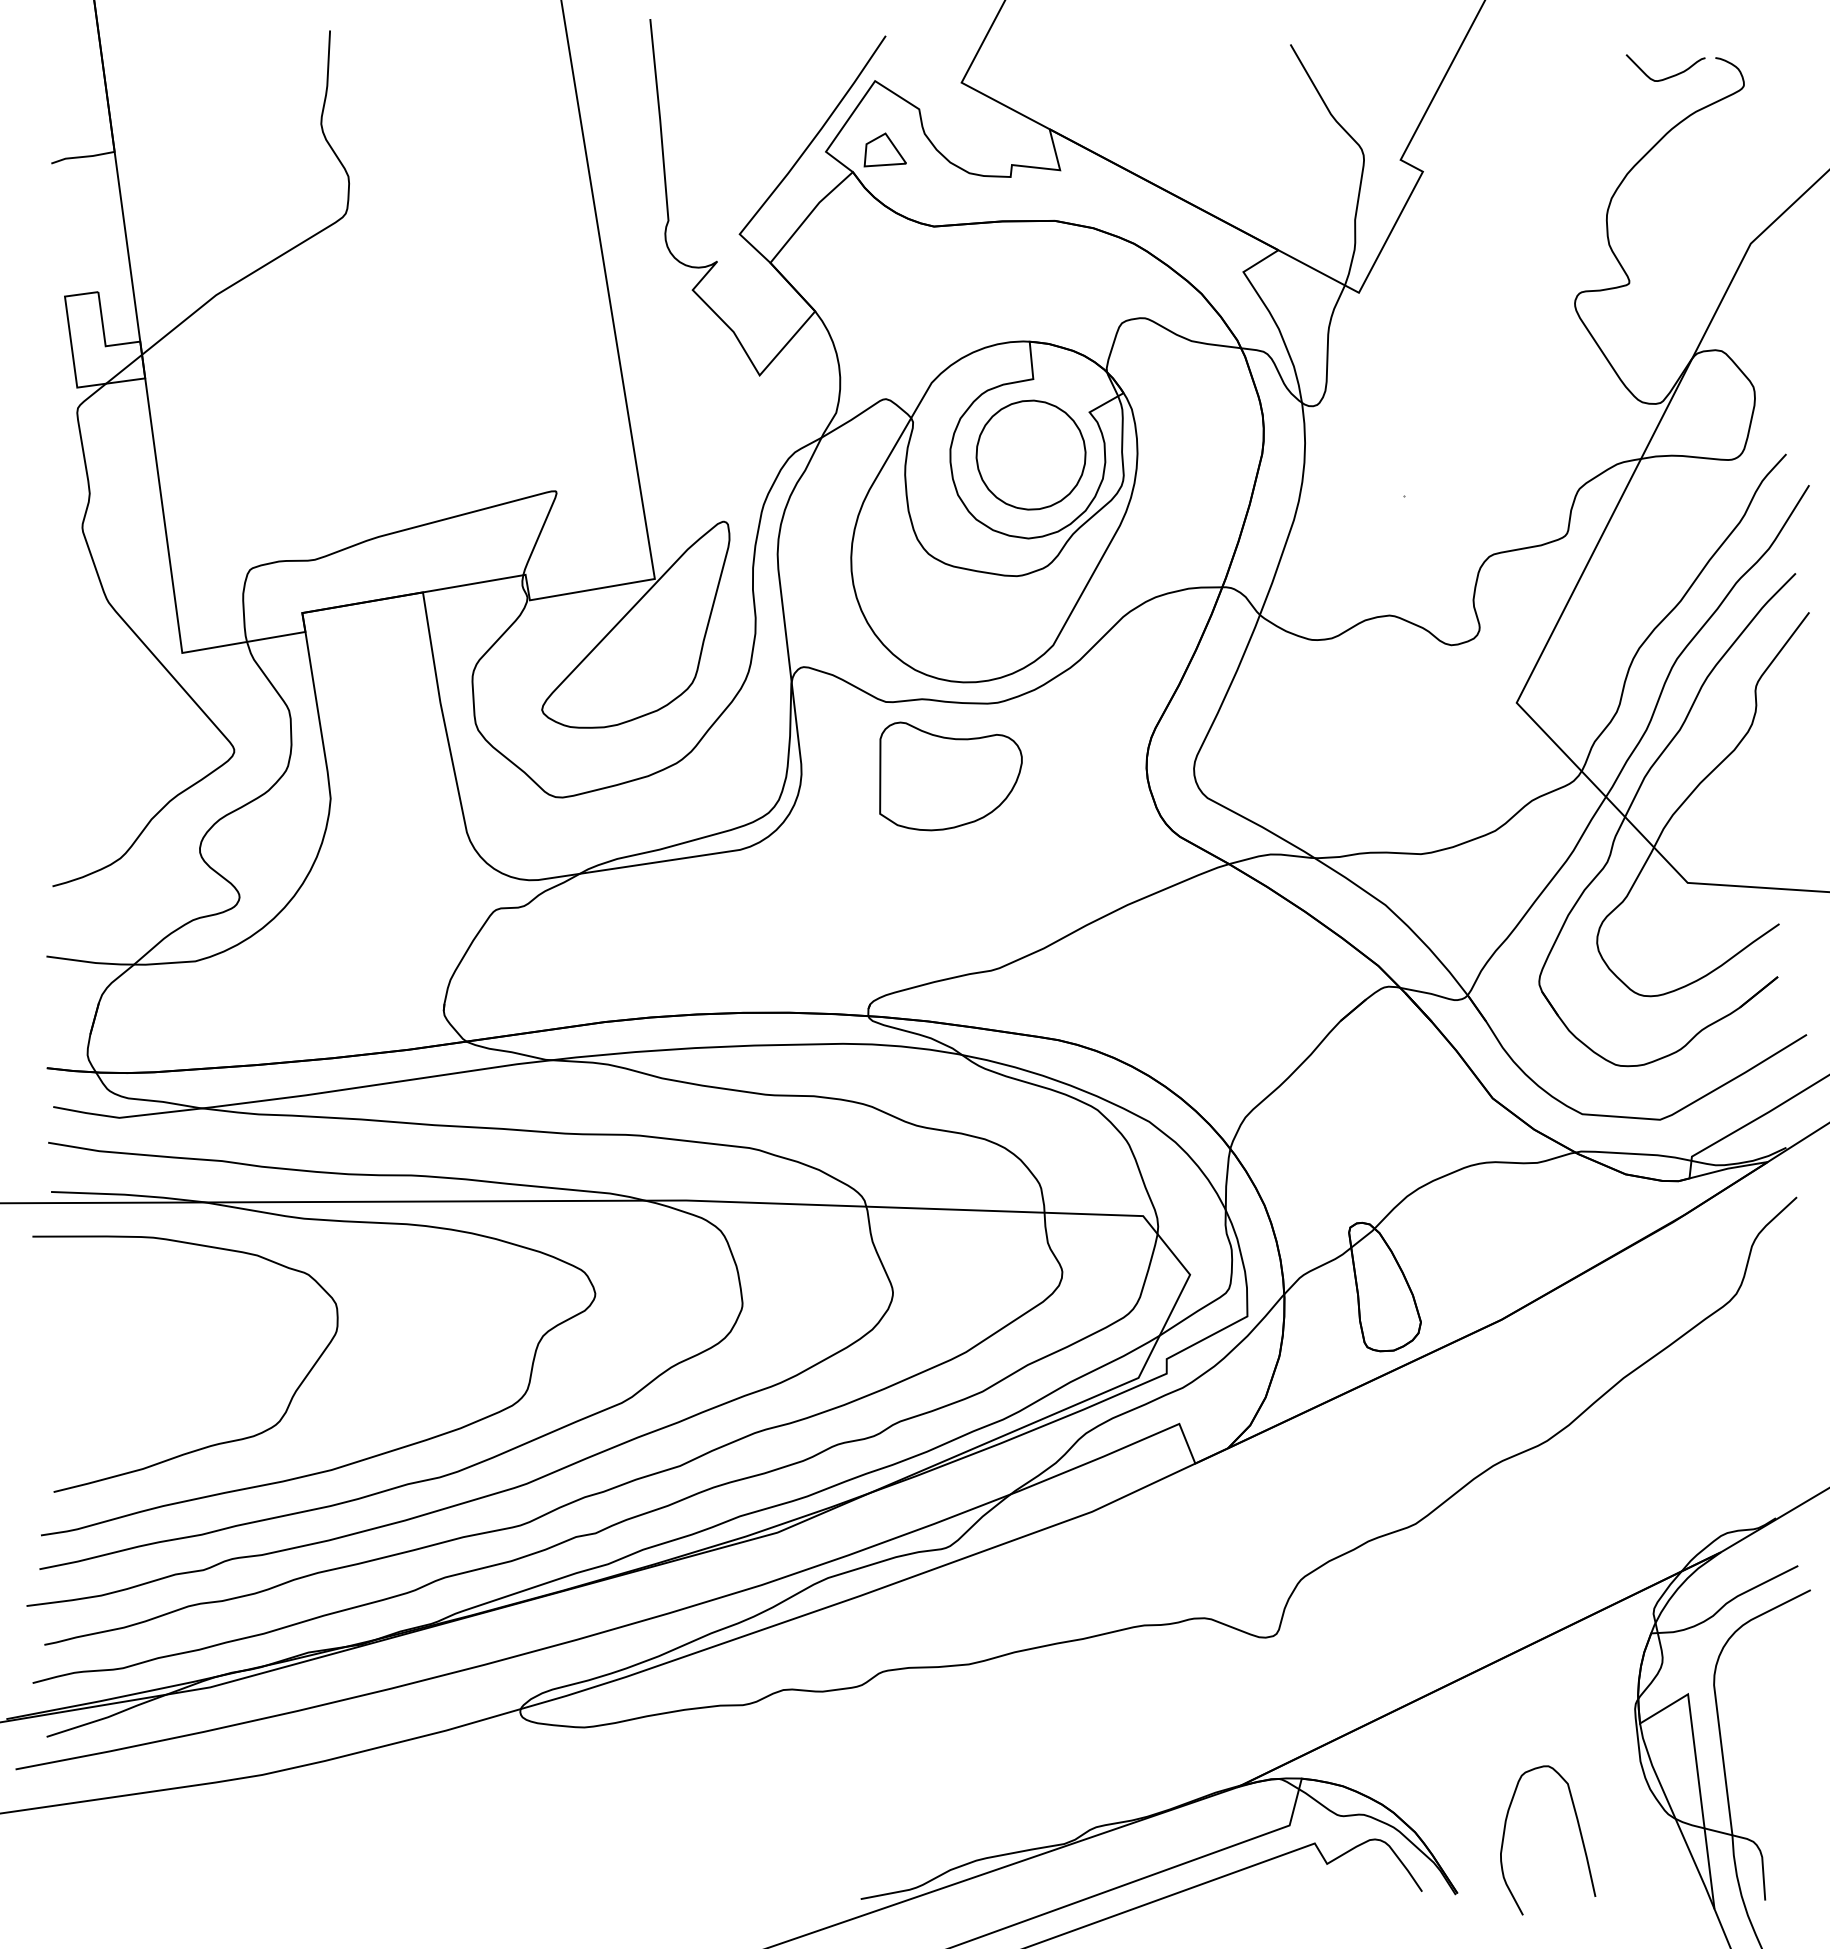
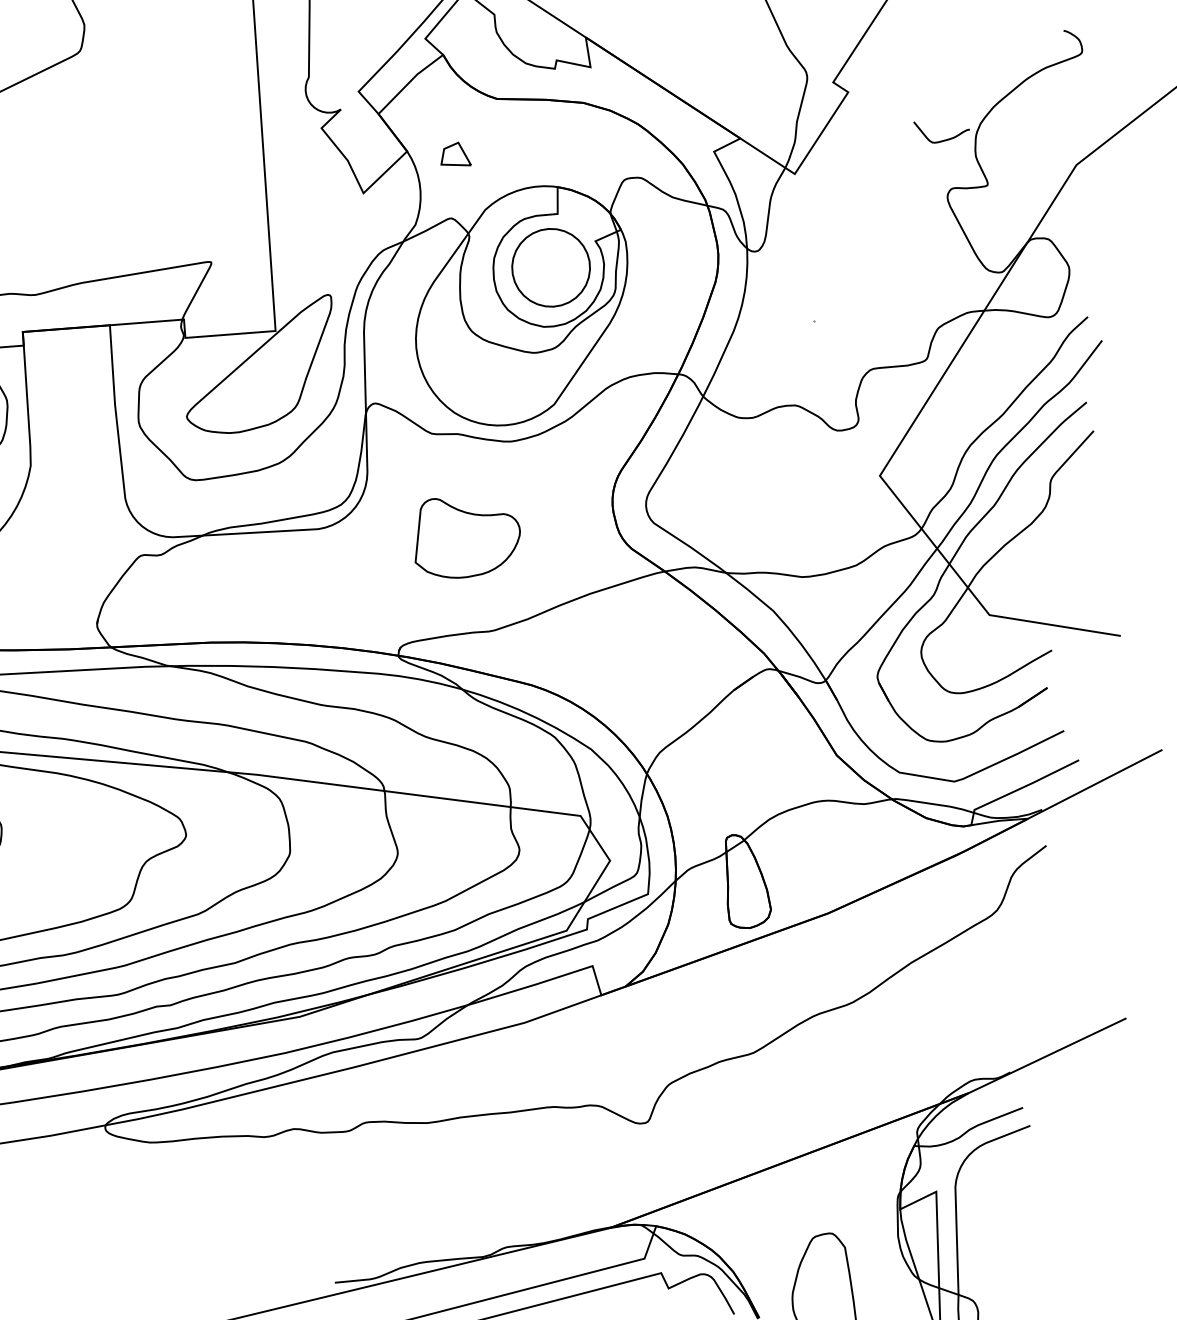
curve: (1668, 76) -> (942, 140), moved
part: (884, 149) -> (456, 153), moved
part: (950, 776) -> (468, 540), moved

